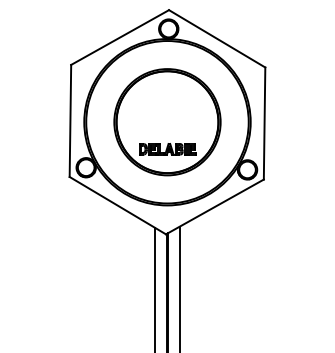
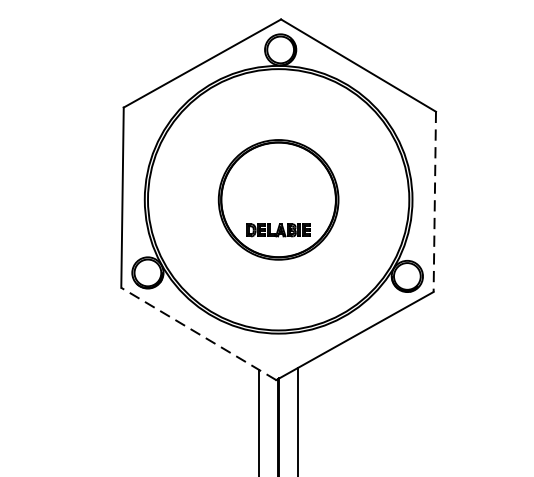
part: (167, 122) -> (278, 200), size x0.7
line: (264, 124) -> (434, 203), solid -> dashed
line: (117, 205) -> (198, 333), solid -> dashed

